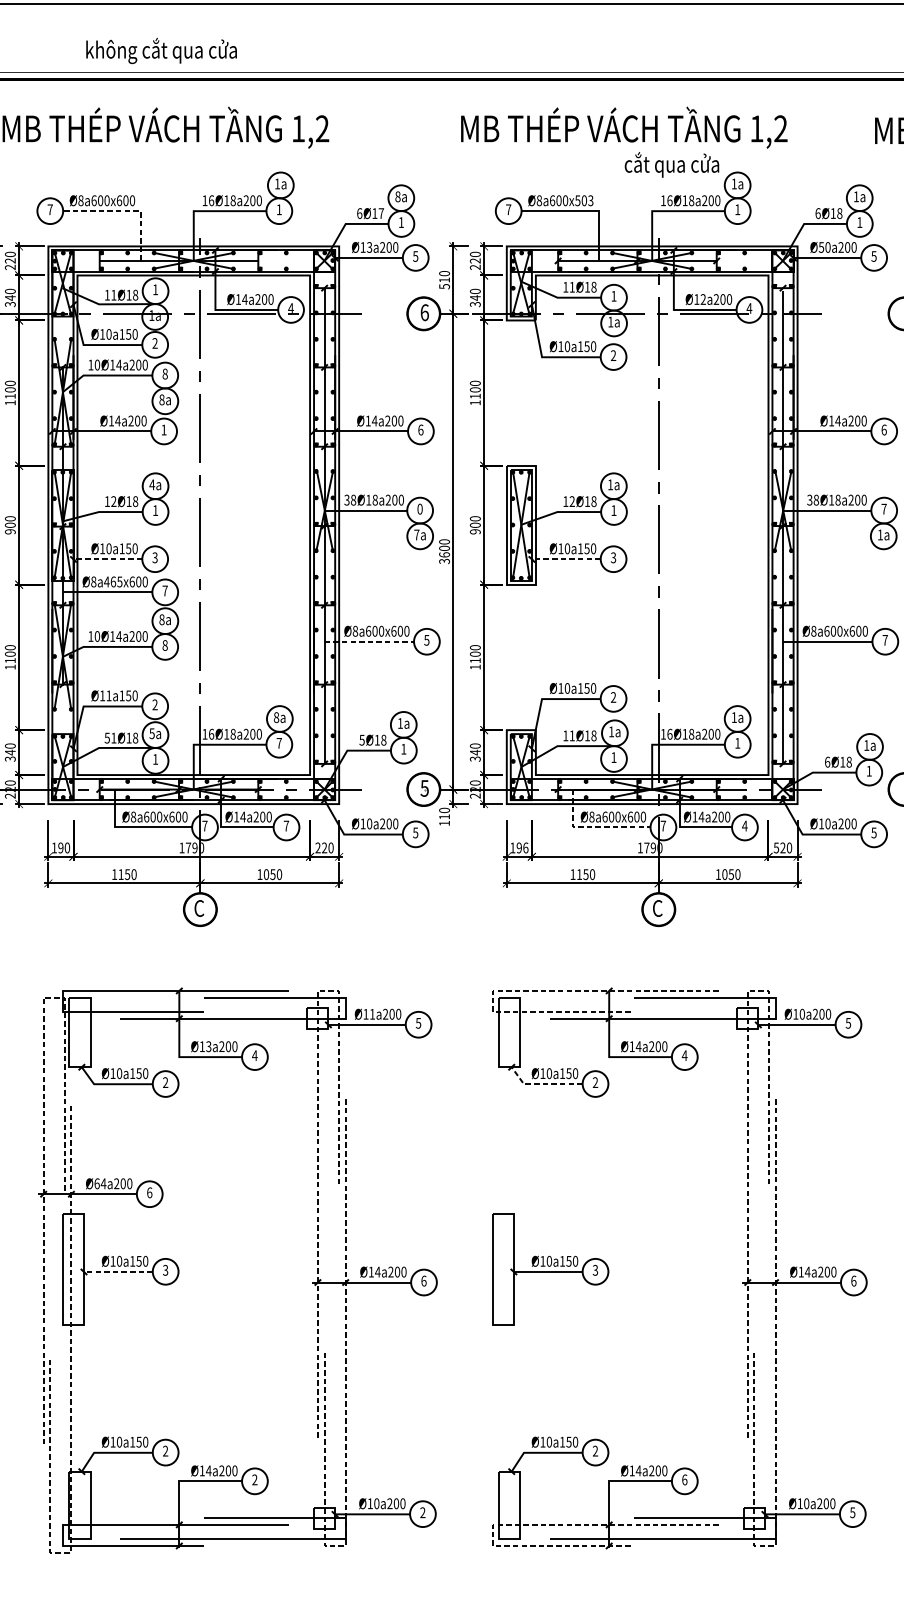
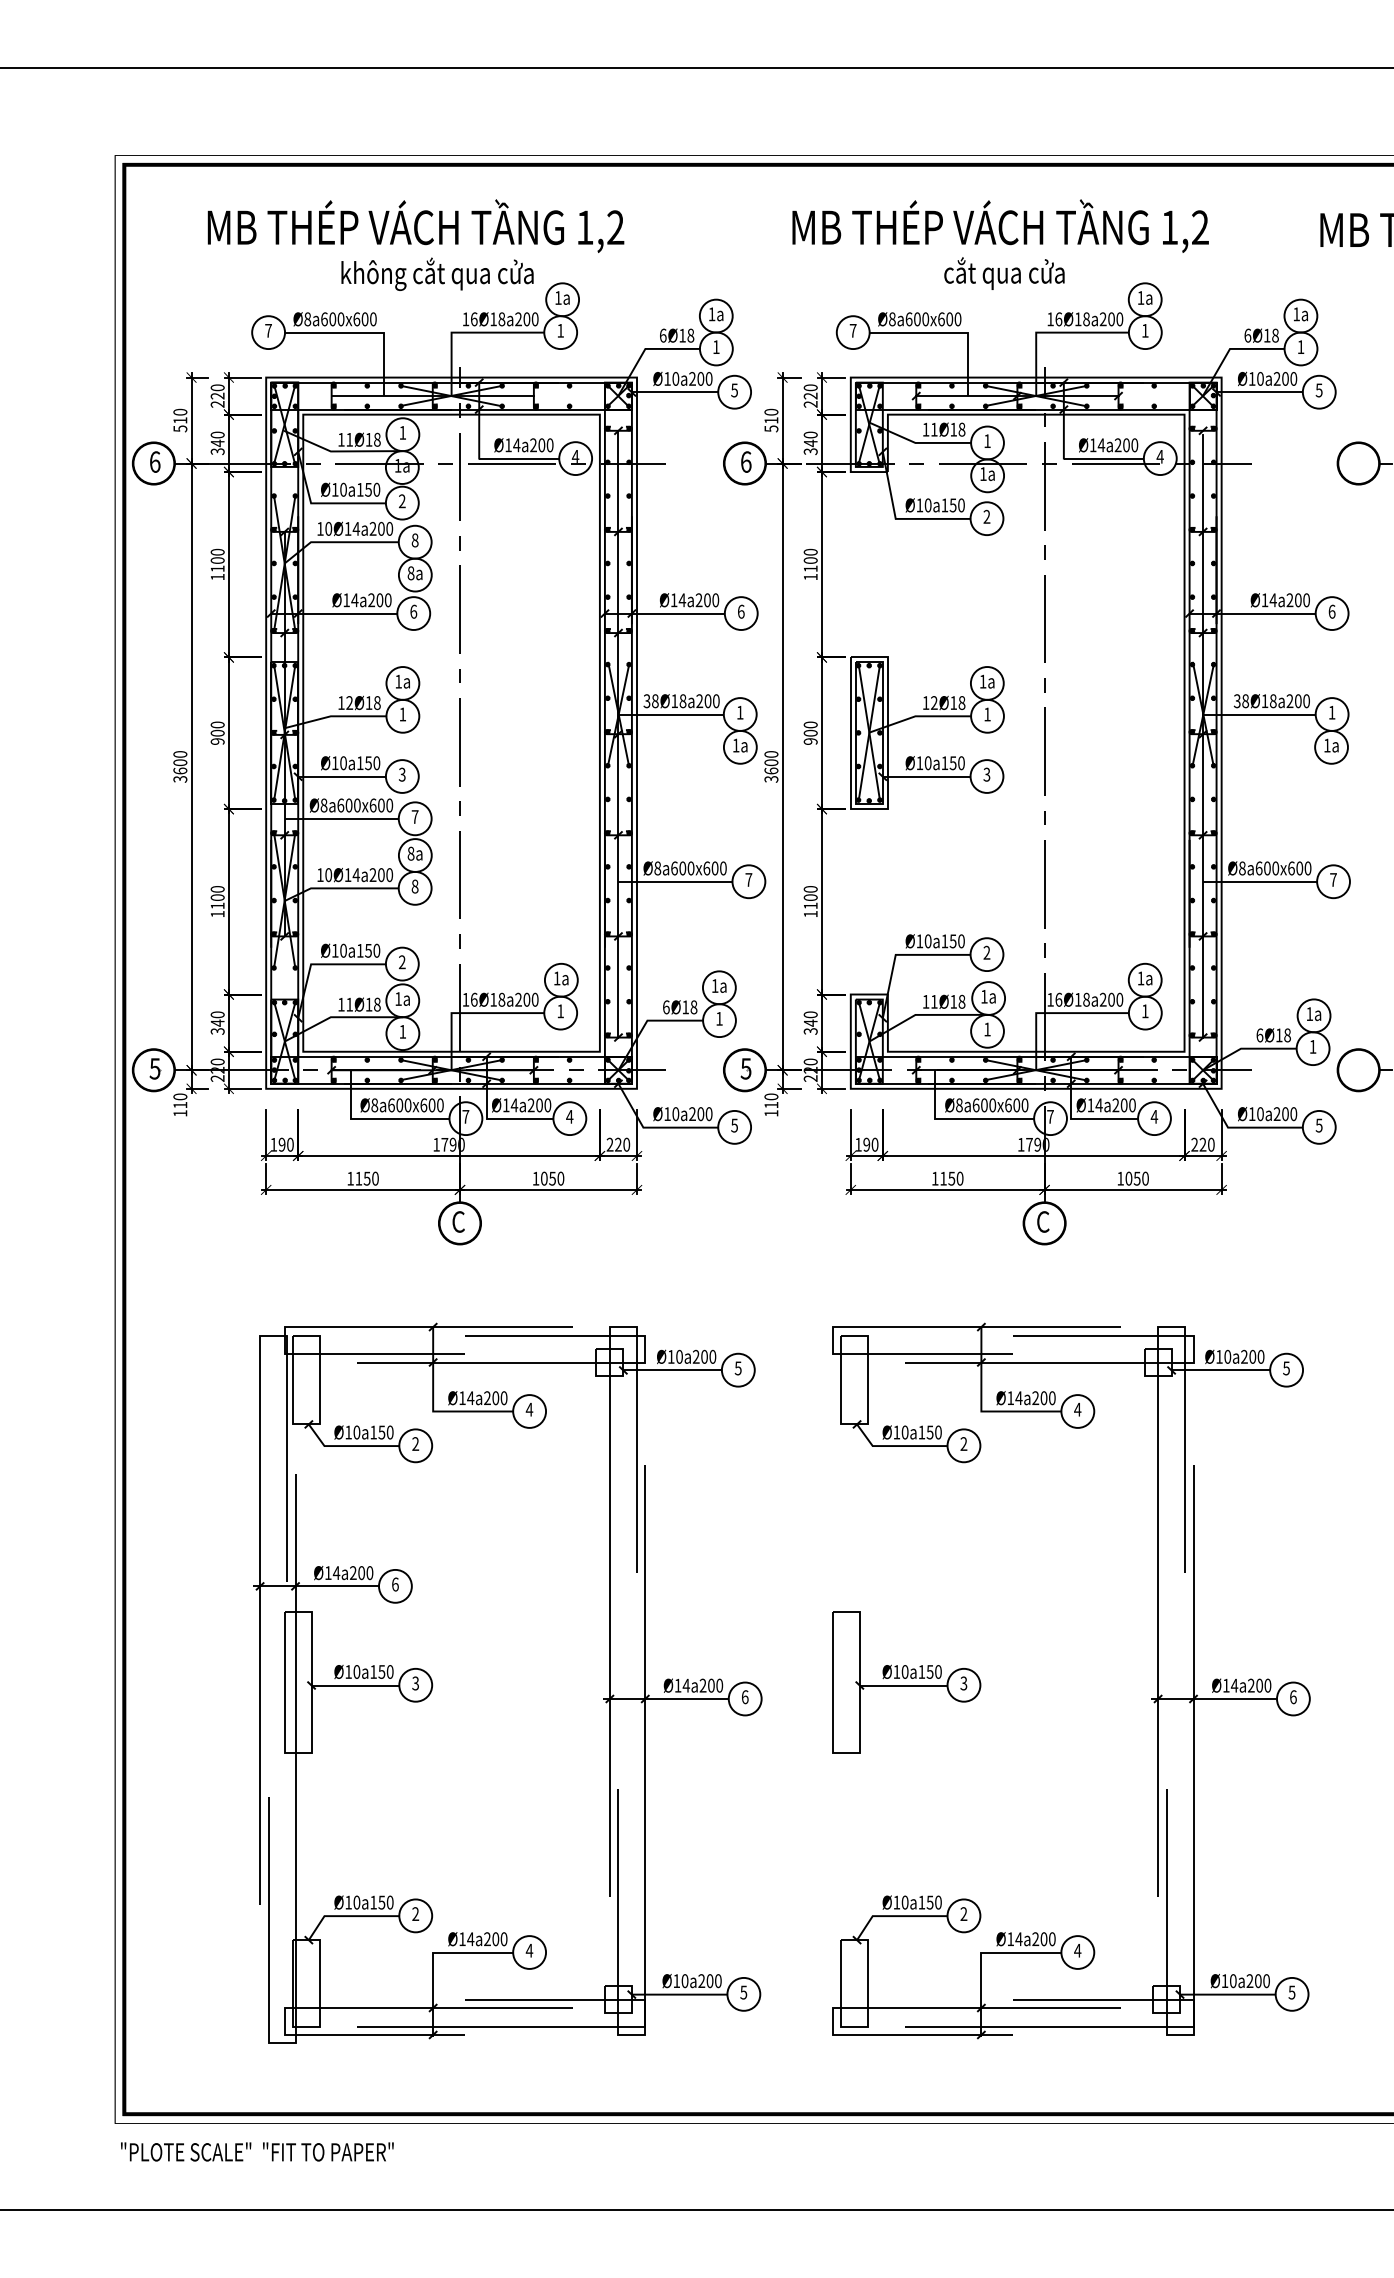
text: (161, 50) -> (437, 273), moved
text: (672, 164) -> (1004, 273), moved
text: (397, 196) -> (711, 314), 8a -> 1a
text: (584, 200) -> (949, 319), Ø8a600x503 -> Ø8a600x600
line: (127, 211) -> (366, 332), dashed -> solid
text: (381, 213) -> (690, 335), 6Ø17 -> 6Ø18
text: (369, 247) -> (675, 378), Ø13a200 -> Ø10a200
text: (820, 247) -> (1251, 378), Ø50a200 -> Ø10a200
text: (703, 299) -> (1101, 445), Ø12a200 -> Ø14a200
text: (163, 429) -> (413, 611), 1 -> 6
text: (152, 484) -> (398, 681), 4a -> 1a
text: (419, 509) -> (739, 712), 0 -> 1
text: (883, 509) -> (1331, 712), 7 -> 1
text: (416, 534) -> (735, 745), 7a -> 1a
line: (107, 559) -> (341, 776), dashed -> solid
line: (565, 559) -> (925, 776), dashed -> solid
text: (112, 581) -> (348, 805), Ø8a465x600 -> Ø8a600x600
text: (426, 639) -> (748, 879), 5 -> 7
line: (368, 641) -> (674, 881), dashed -> solid
text: (109, 695) -> (343, 950), Ø11a150 -> Ø10a150
text: (276, 717) -> (556, 978), 8a -> 1a
text: (152, 734) -> (398, 999), 5a -> 1a
text: (107, 737) -> (341, 1004), 51Ø18 -> 11Ø18
text: (361, 740) -> (665, 1007), 5Ø18 -> 6Ø18
text: (279, 743) -> (560, 1011), 7 -> 1
text: (286, 825) -> (569, 1116), 7 -> 4
line: (592, 827) -> (960, 1118), dashed -> solid
text: (525, 847) -> (874, 1144), 196 -> 190
text: (776, 847) -> (1194, 1144), 520 -> 220
line: (523, 991) -> (871, 1327), dashed -> solid
text: (372, 1013) -> (679, 1356), Ø11a200 -> Ø10a200
text: (208, 1046) -> (470, 1398), Ø13a200 -> Ø14a200
line: (541, 1084) -> (895, 1446), dashed -> solid
line: (317, 1106) -> (609, 1474), dashed -> solid
line: (748, 1106) -> (1158, 1474), dashed -> solid
line: (43, 1112) -> (260, 1482), dashed -> solid
text: (97, 1184) -> (328, 1573), Ø64a200 -> Ø14a200
line: (117, 1271) -> (354, 1685), dashed -> solid
line: (345, 1431) -> (645, 1888), dashed -> solid
line: (775, 1431) -> (1193, 1888), dashed -> solid
line: (71, 1437) -> (295, 1896), dashed -> solid
text: (254, 1479) -> (529, 1950), 2 -> 4
text: (684, 1479) -> (1077, 1950), 6 -> 4
text: (422, 1512) -> (743, 1992), 2 -> 5
line: (523, 1525) -> (871, 2008), dashed -> solid

